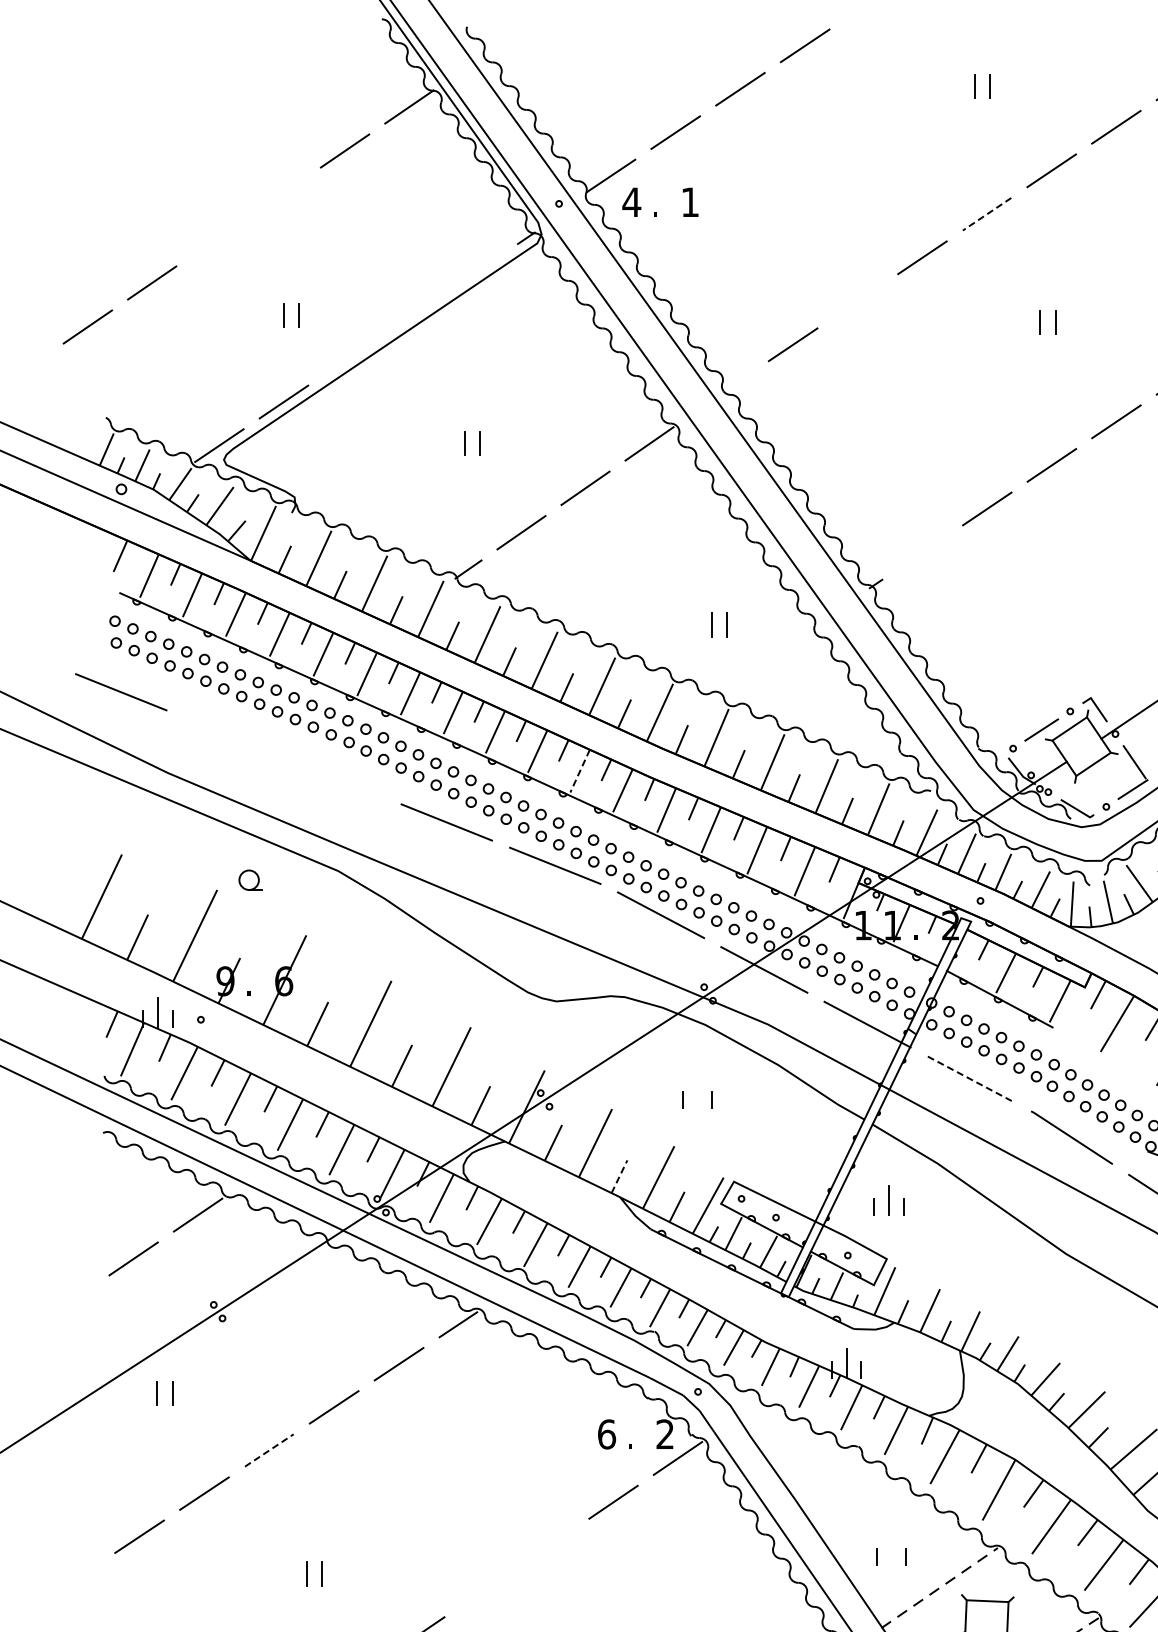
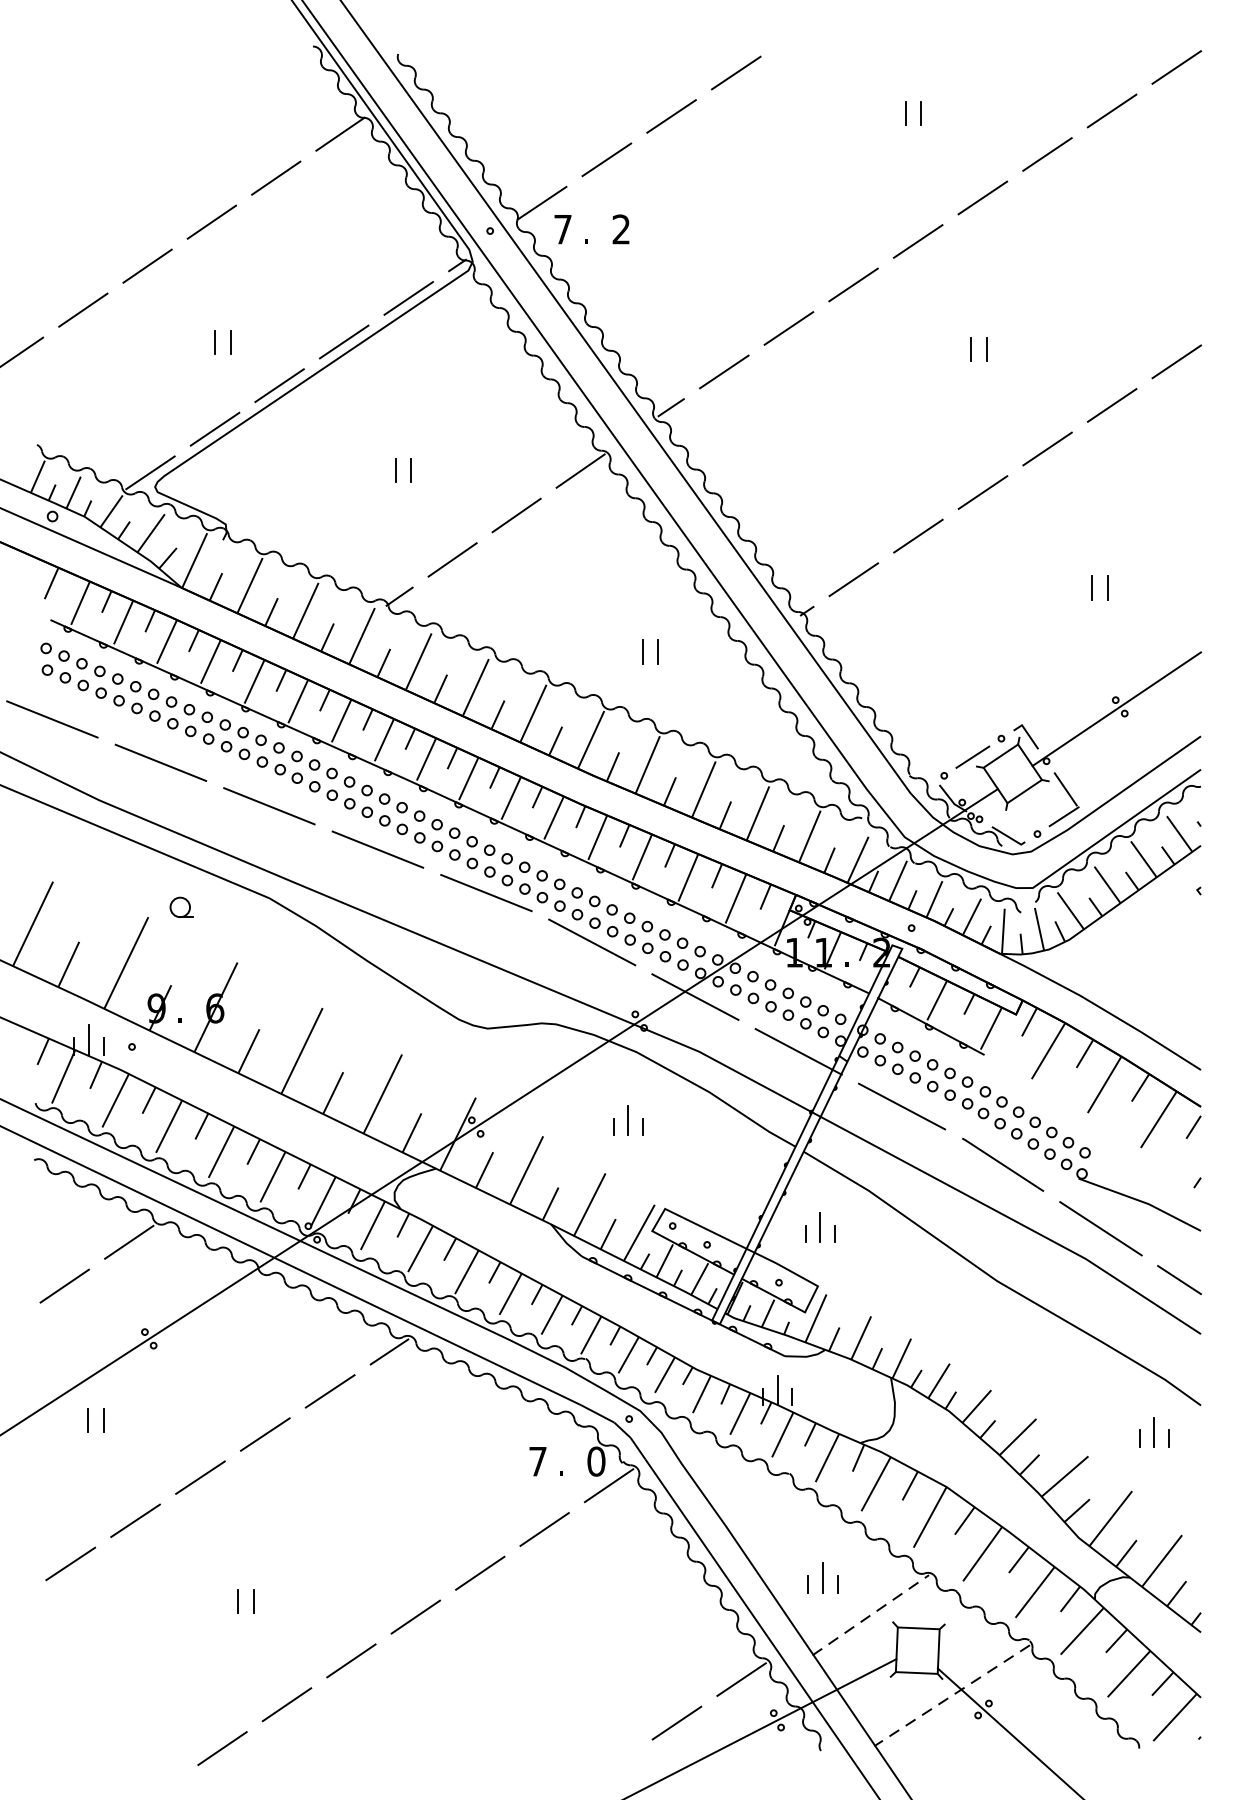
line: (280, 194) -> (211, 221), added
text: (631, 202) -> (562, 229), 4 -> 7
text: (689, 202) -> (620, 229), 1 -> 2
line: (986, 214) -> (917, 241), dashed -> solid
line: (216, 238) -> (147, 265), added
line: (477, 271) -> (408, 298), added
line: (857, 301) -> (788, 328), added
line: (412, 314) -> (343, 341), added
line: (348, 358) -> (279, 385), added
line: (739, 380) -> (670, 407), added
line: (922, 552) -> (853, 579), added
line: (229, 735) -> (160, 762), added
line: (580, 771) -> (511, 798), dashed -> solid
line: (338, 779) -> (269, 806), added
line: (970, 1079) -> (901, 1106), dashed -> solid
line: (697, 1093) -> (628, 1120), added
line: (619, 1176) -> (550, 1203), dashed -> solid
text: (607, 1434) -> (538, 1461), 6 -> 7
text: (665, 1434) -> (596, 1461), 2 -> 0
line: (269, 1450) -> (200, 1477), dashed -> solid
line: (549, 1545) -> (480, 1572), added
line: (891, 1550) -> (822, 1577), added
line: (484, 1589) -> (415, 1616), added

